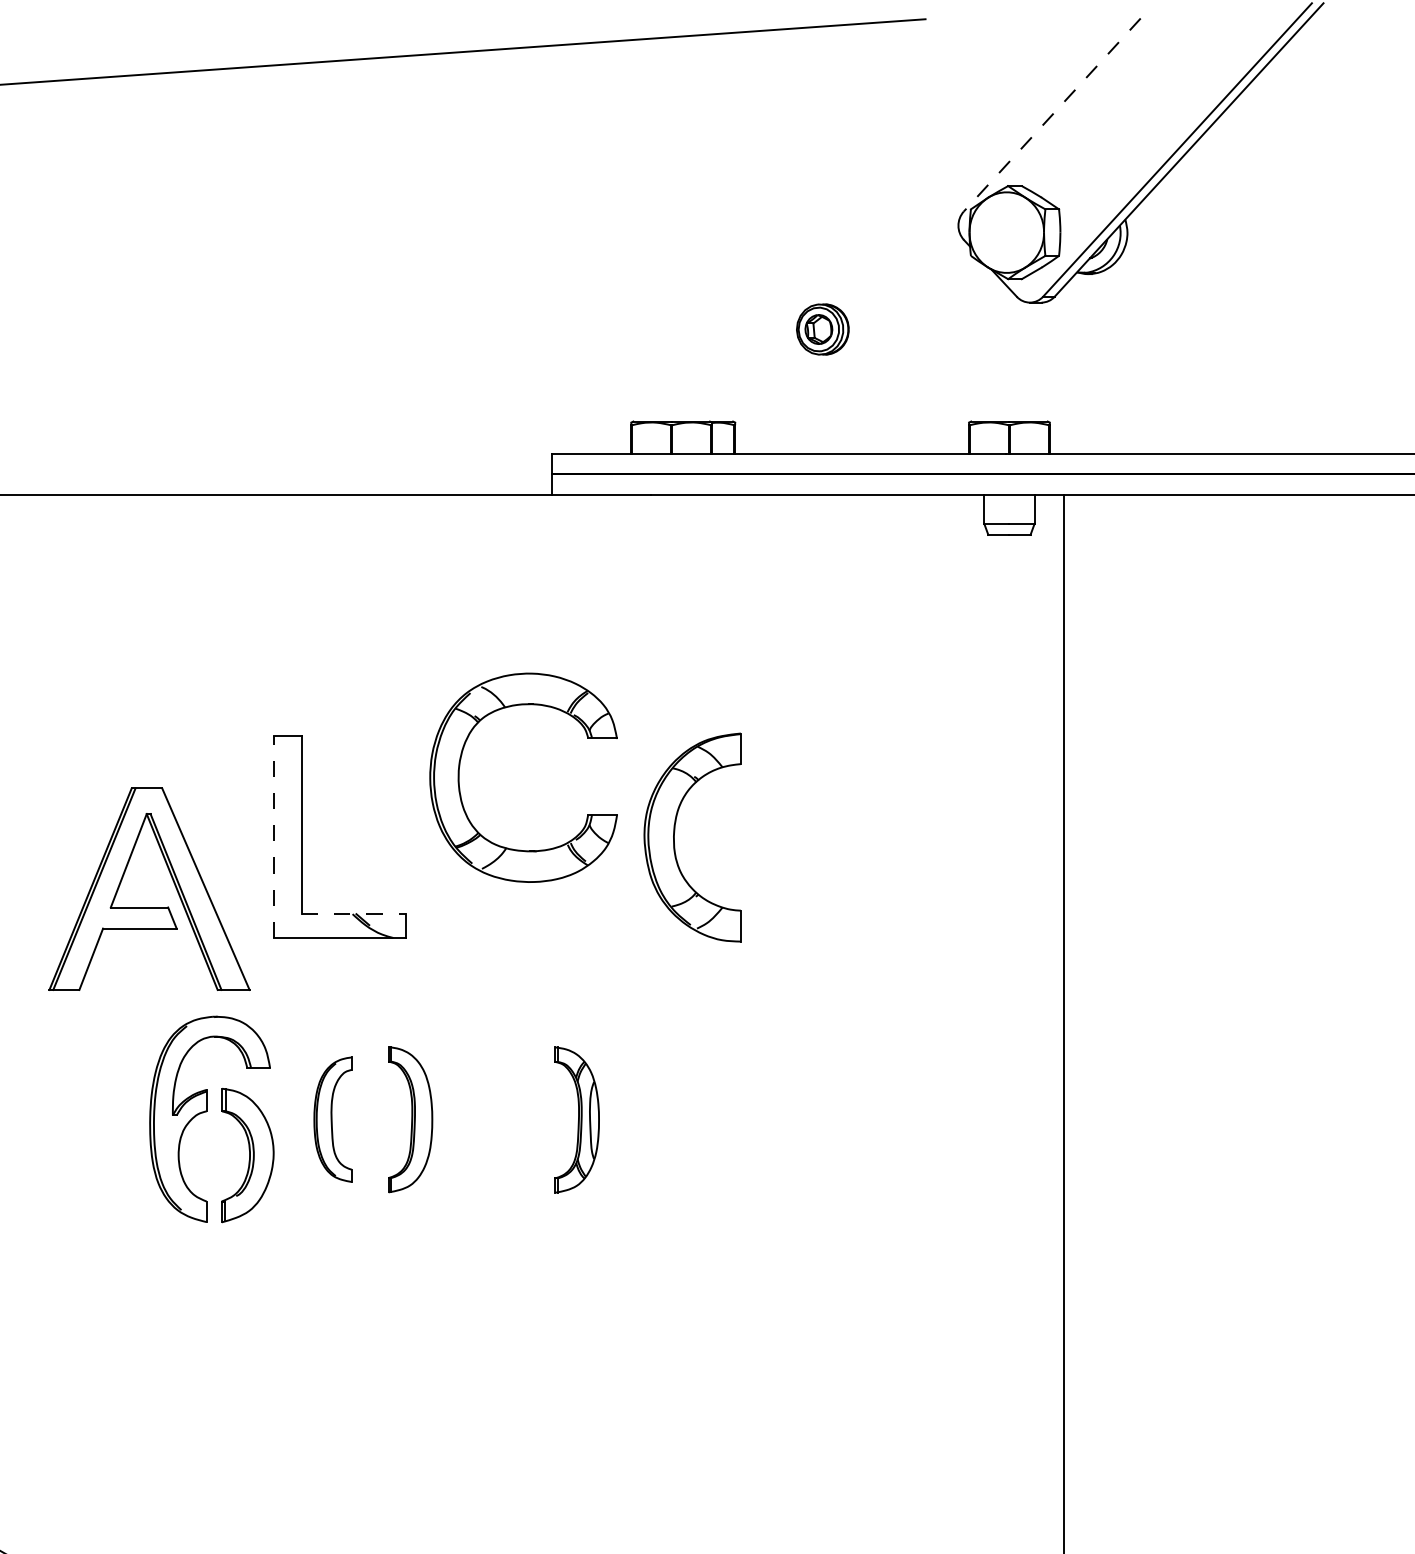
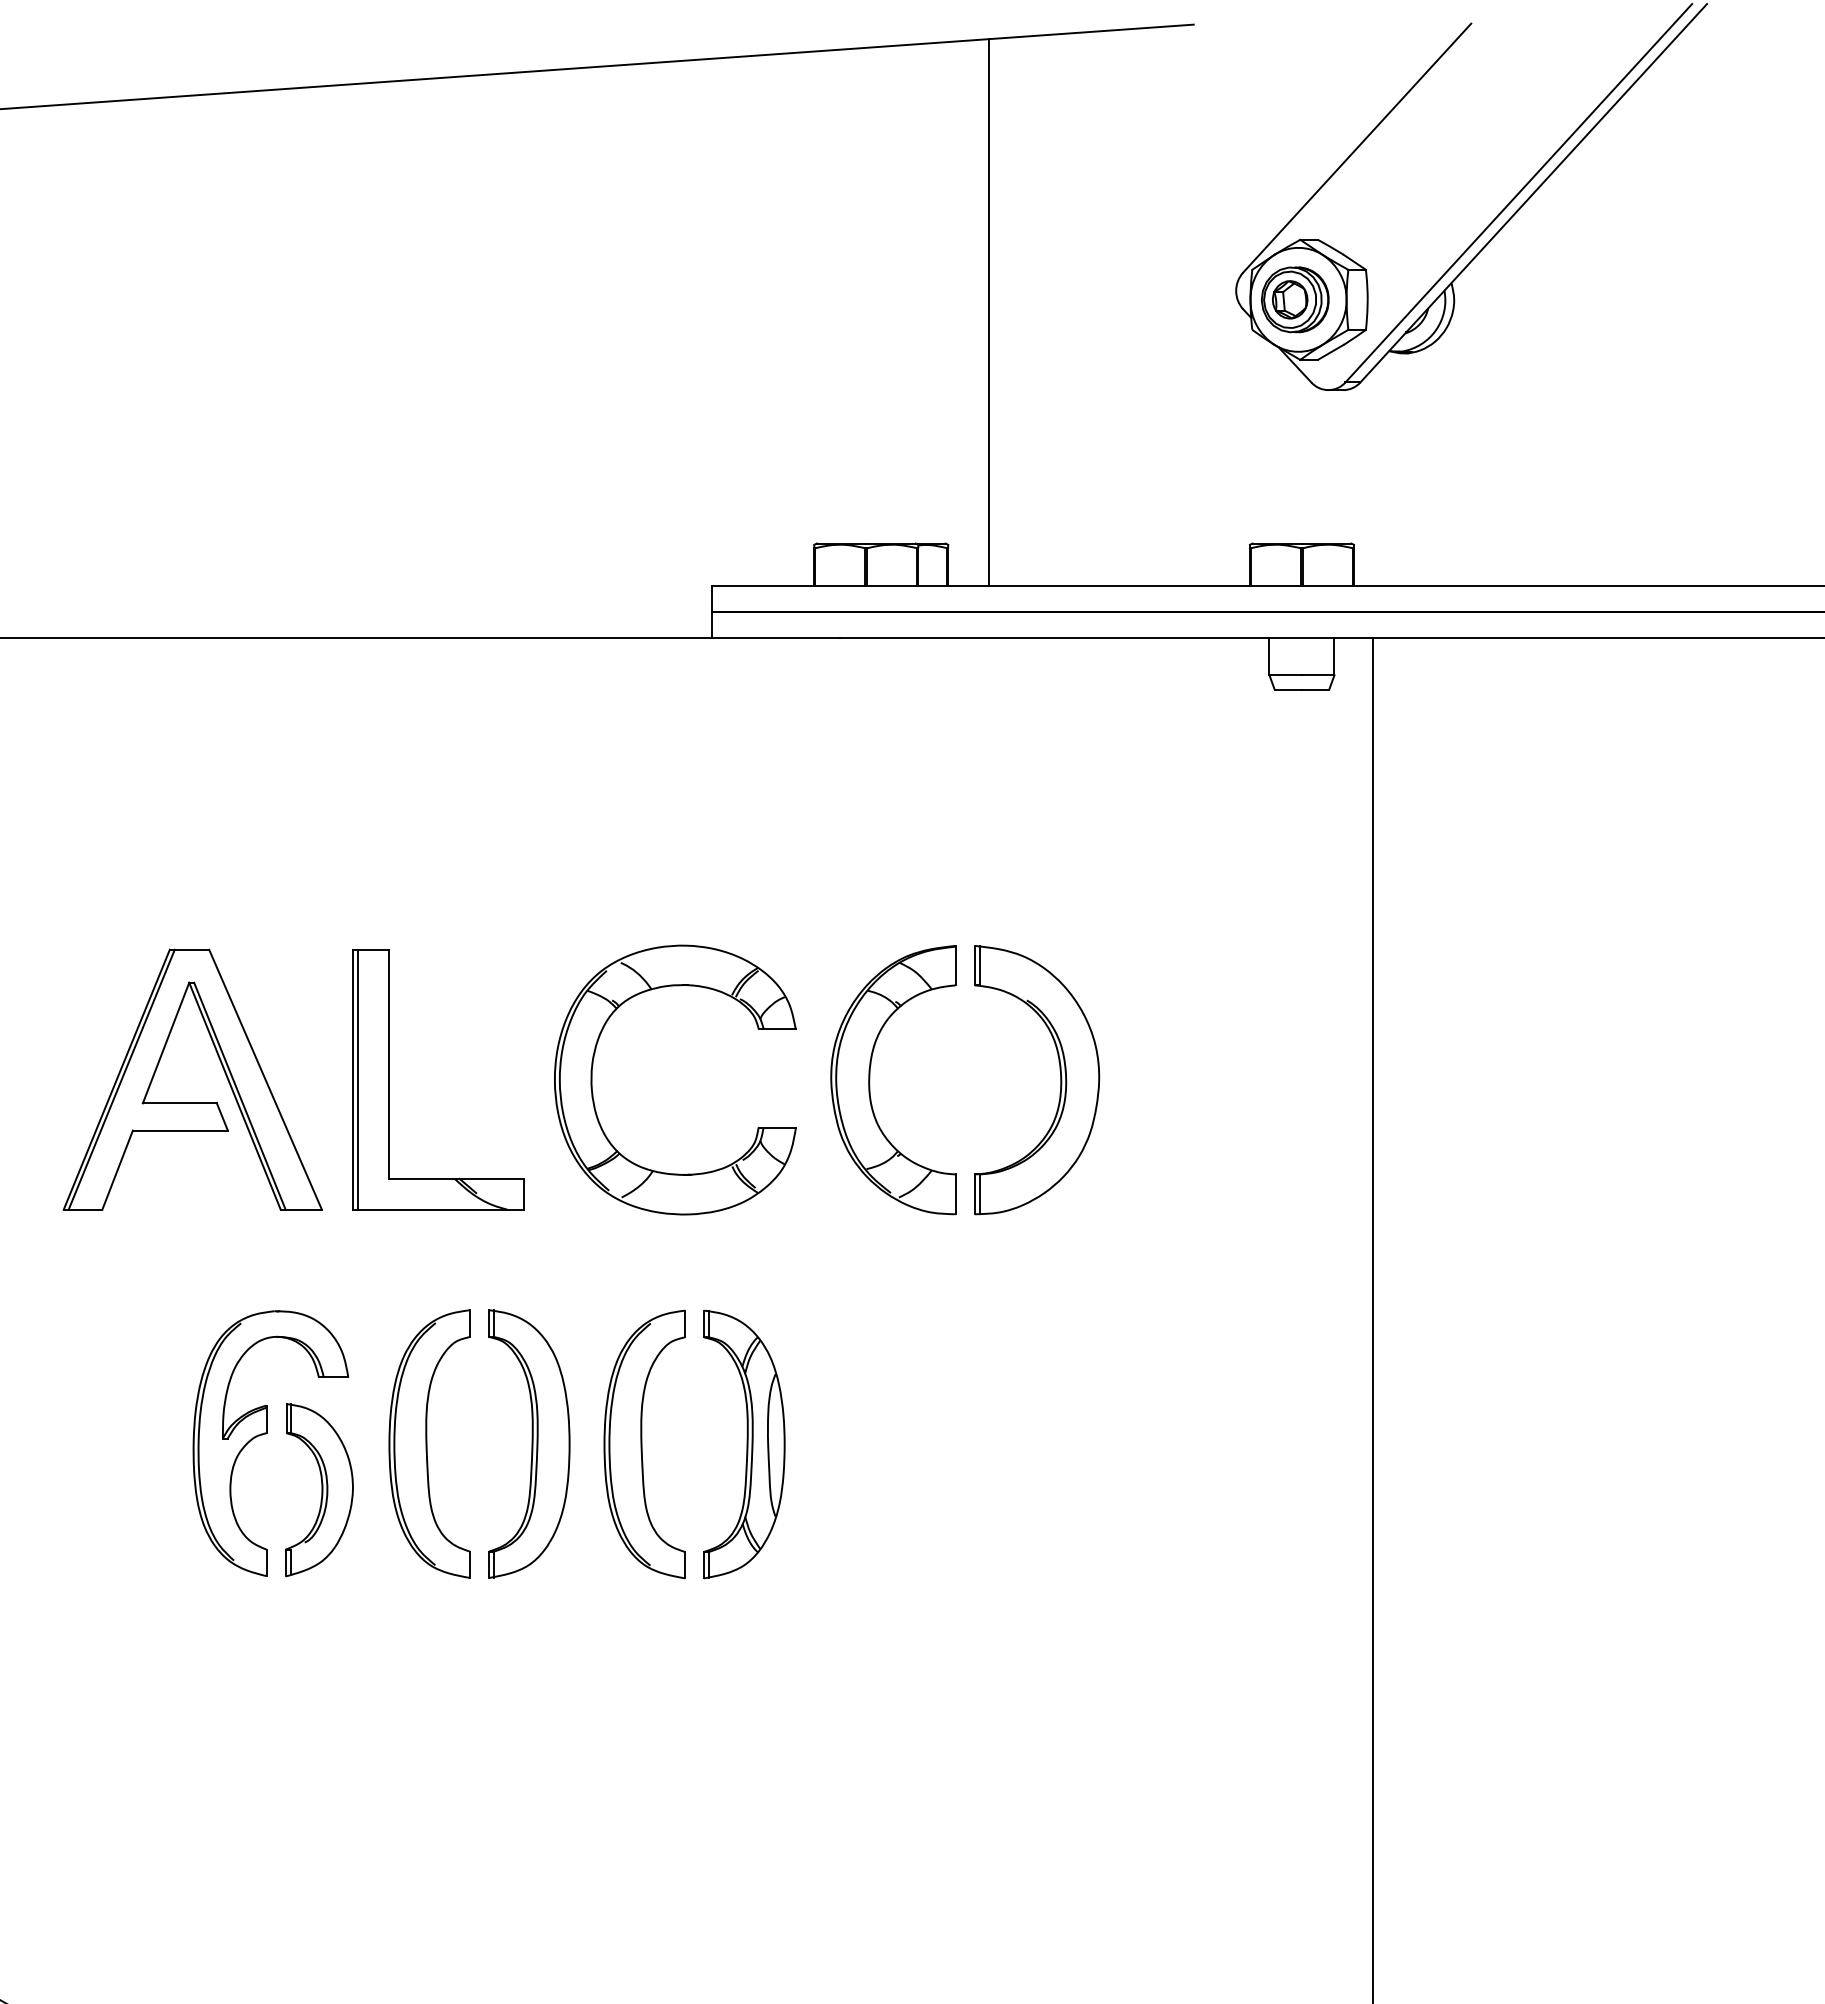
line: (1052, 115) -> (1357, 148), dashed -> solid
line: (767, 242) -> (989, 312), added
part: (822, 329) -> (1294, 299), moved
part: (459, 777) -> (592, 1079), moved
line: (273, 837) -> (352, 1079), dashed -> solid
line: (277, 837) -> (357, 1079), added
part: (822, 837) -> (1060, 1080), added
part: (149, 906) -> (192, 1102), moved
line: (354, 913) -> (457, 1178), dashed -> solid
part: (333, 1119) -> (429, 1443), size x1.67
part: (410, 1119) -> (529, 1443), size x1.43
part: (499, 1120) -> (644, 1444), added
part: (577, 1120) -> (744, 1444), size x1.43

